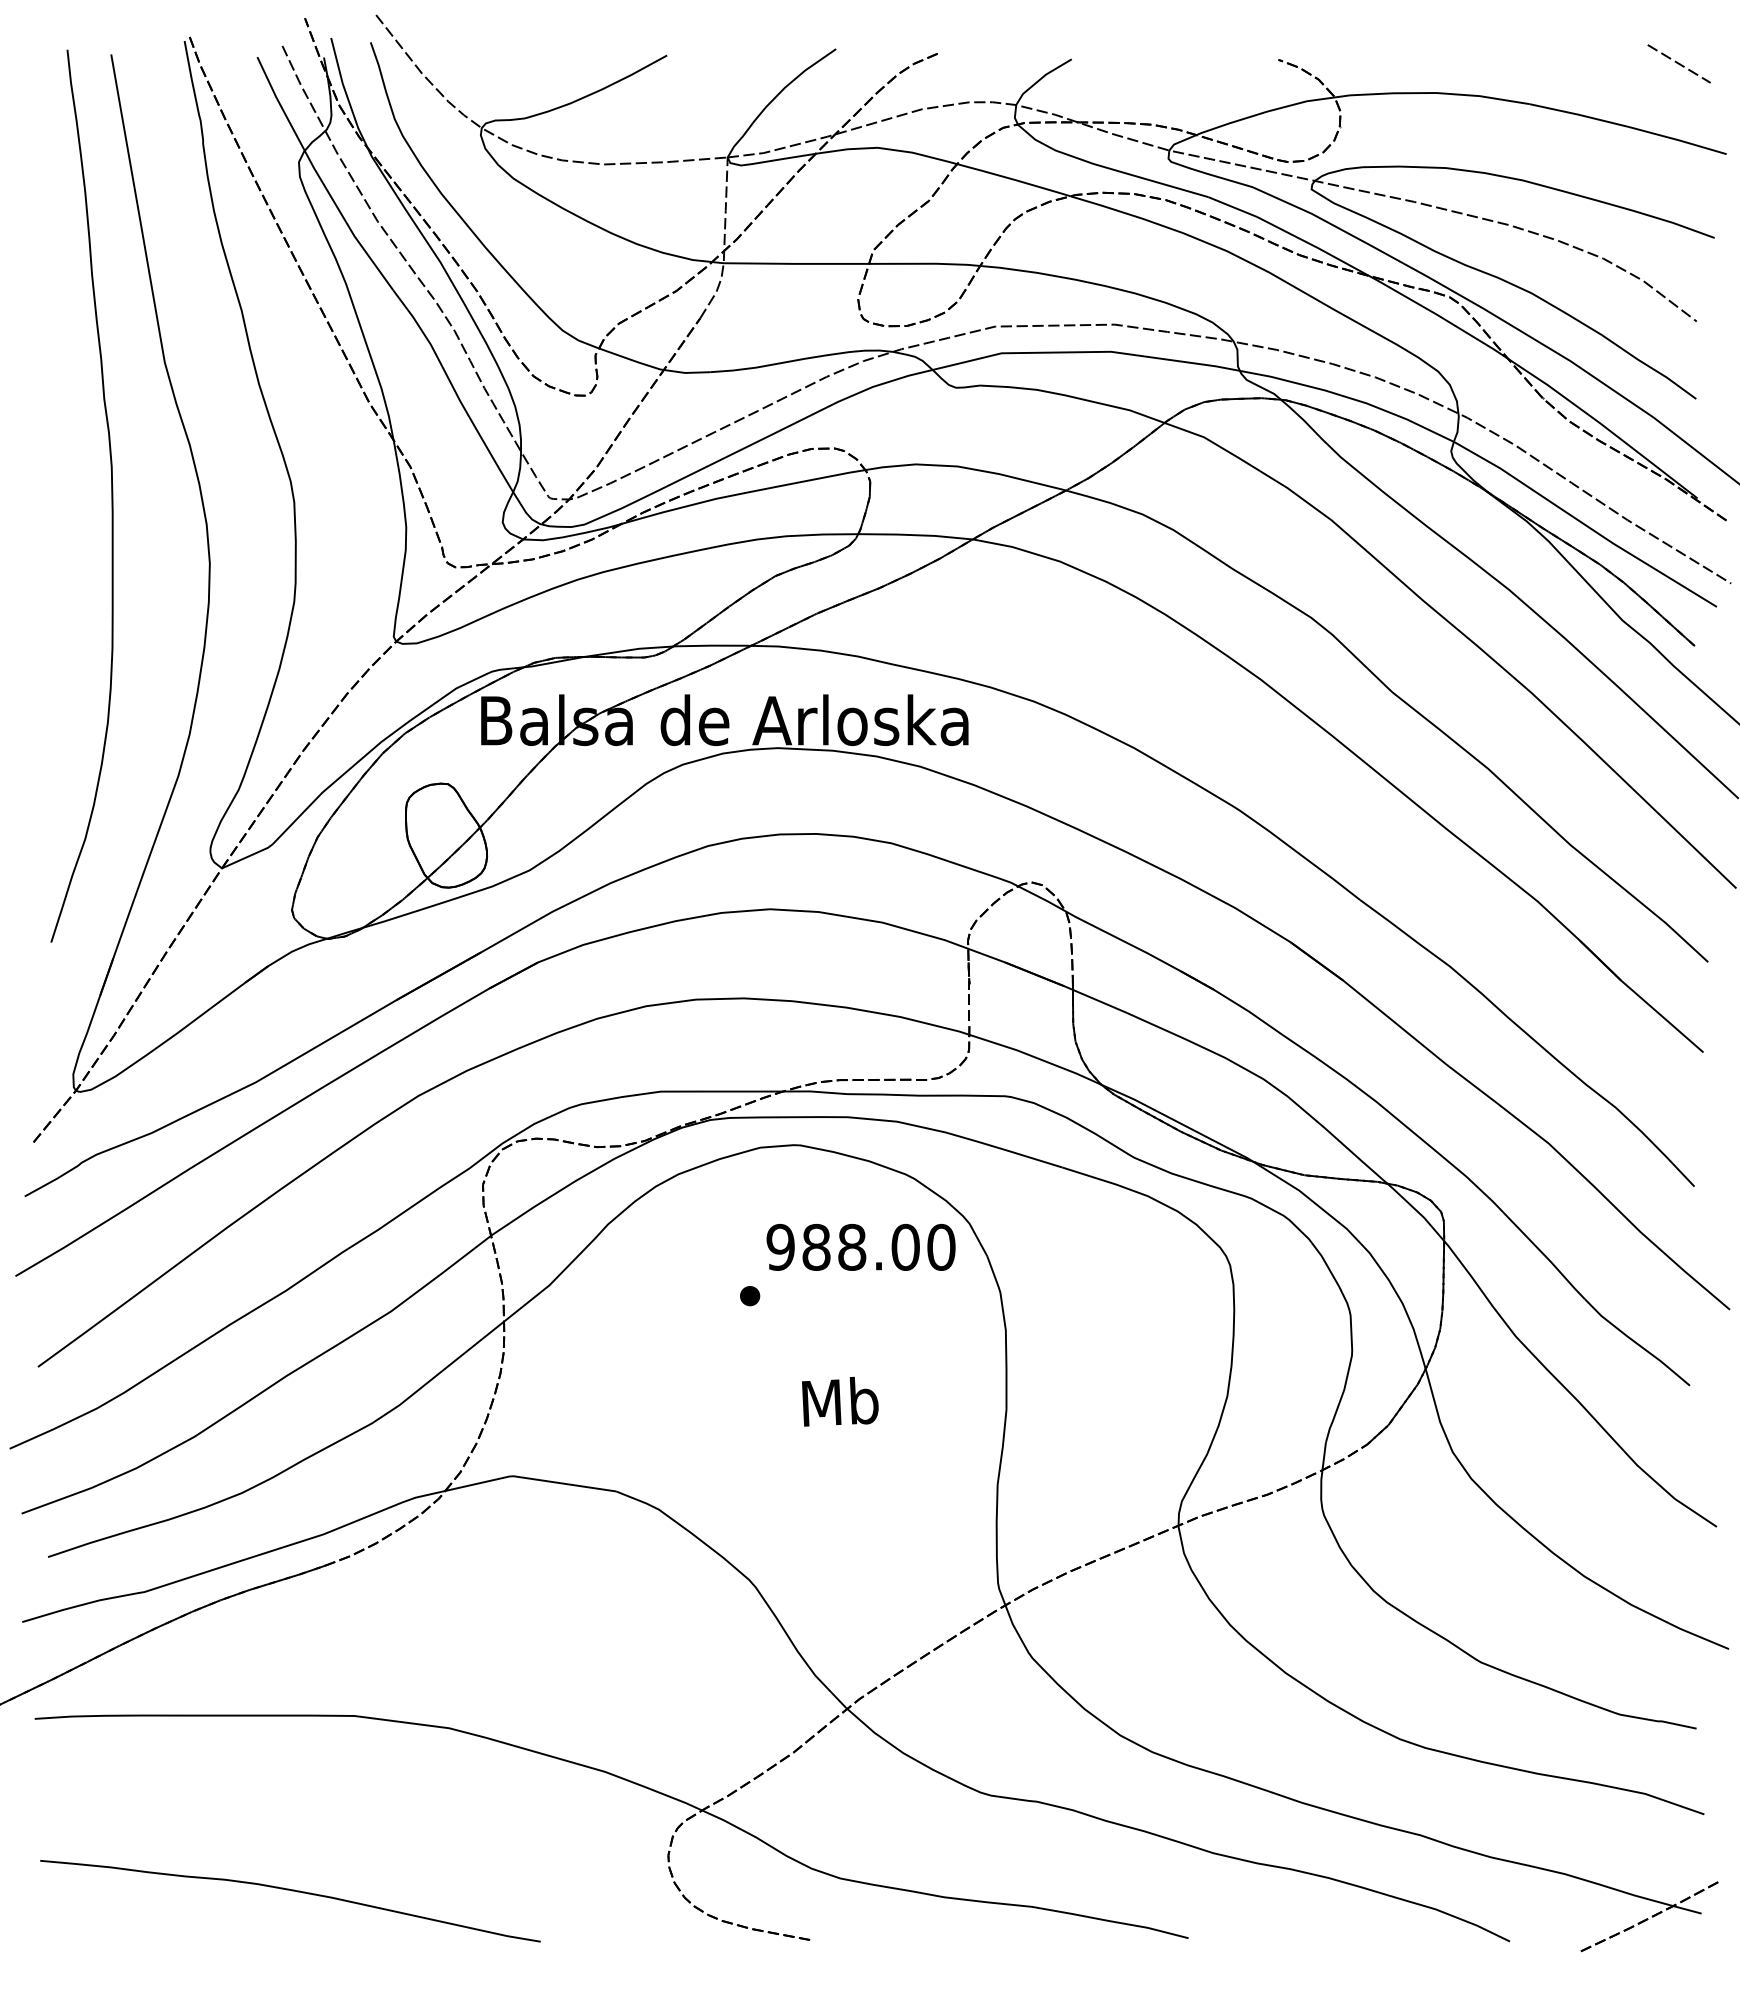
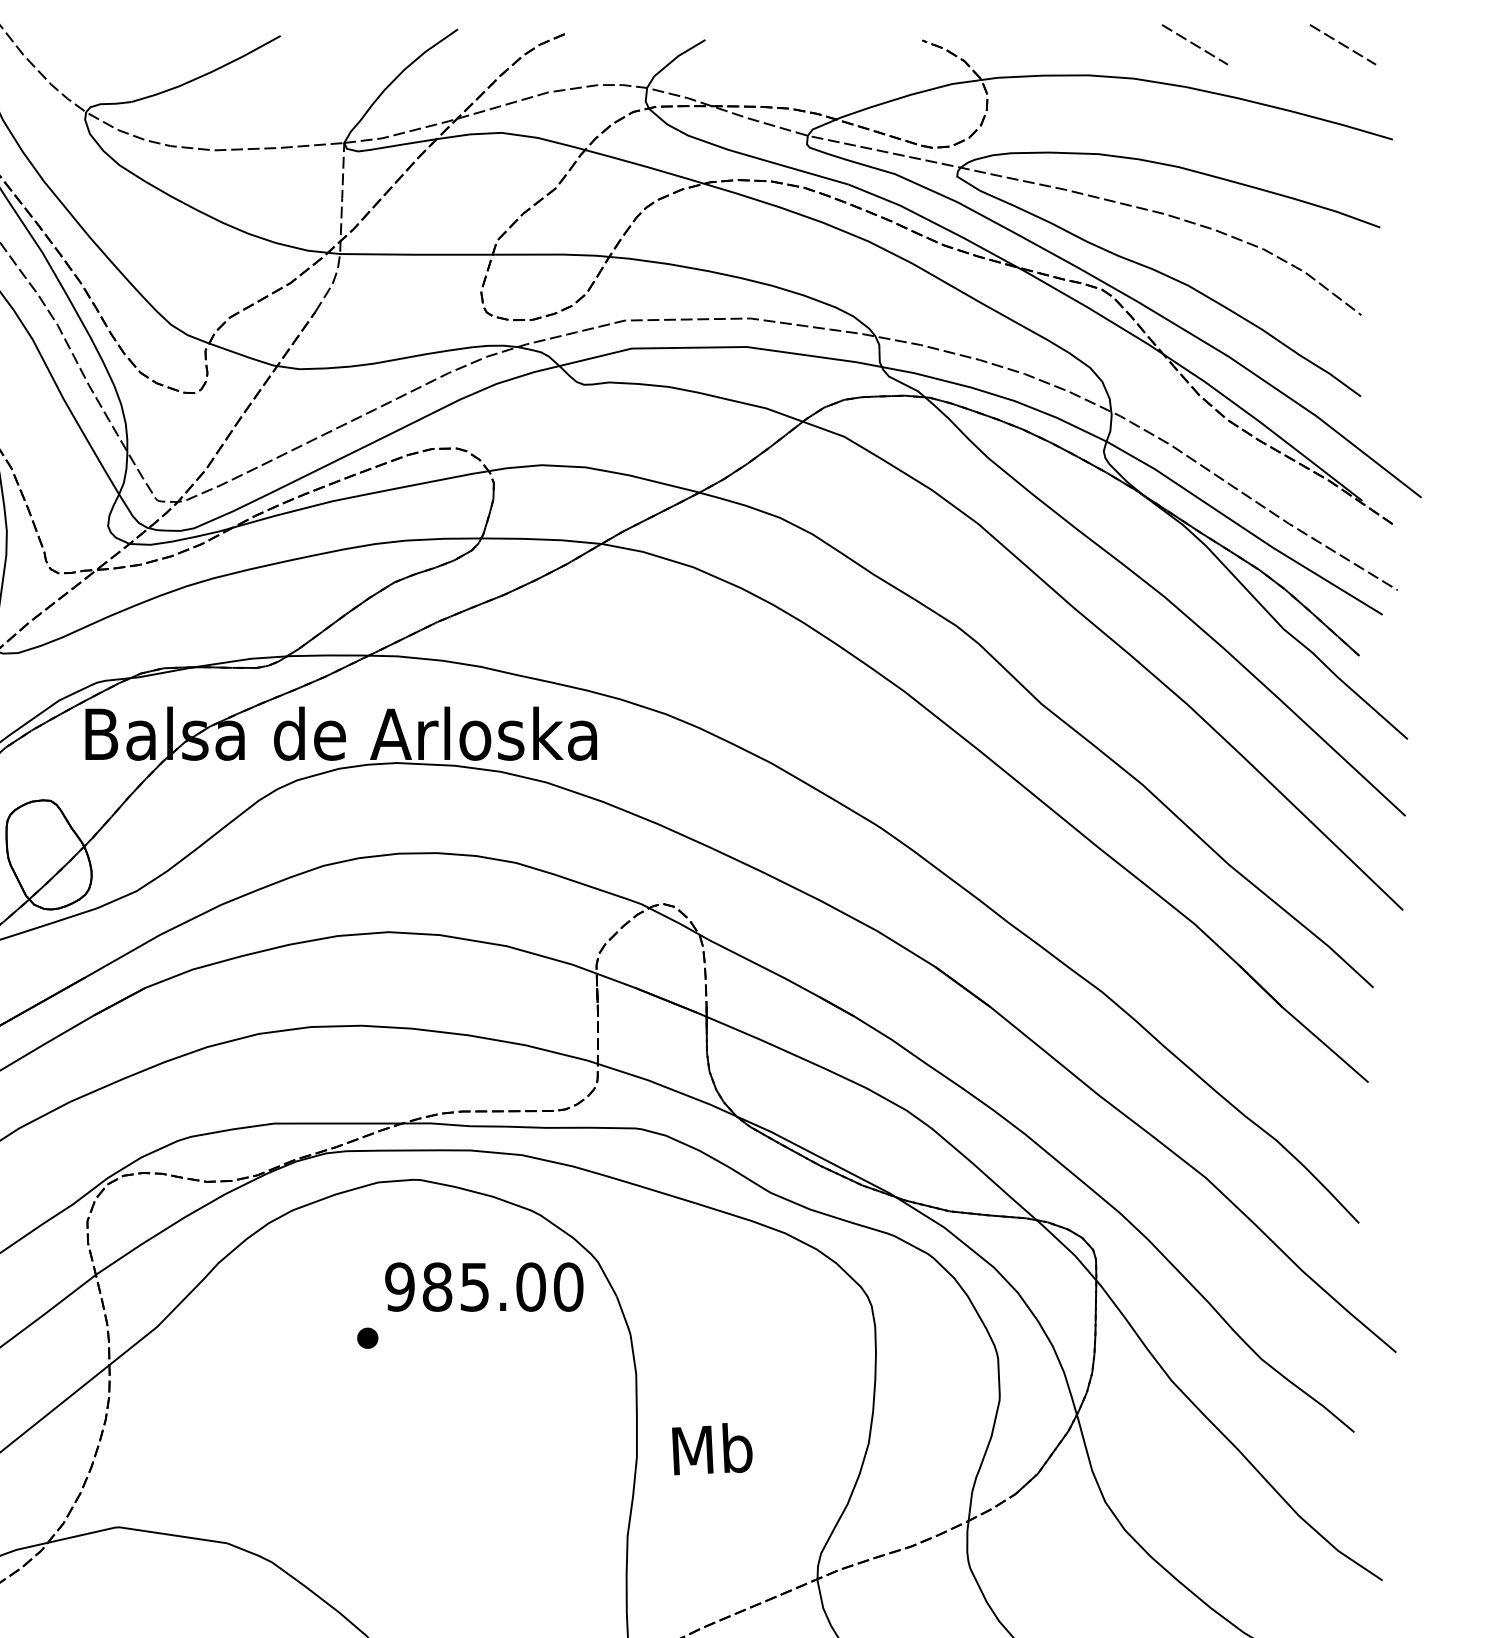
line: (1537, 63) -> (1194, 44), added
text: (852, 1246) -> (475, 1286), 988.00 -> 985.00
text: (840, 1401) -> (712, 1448), moved

